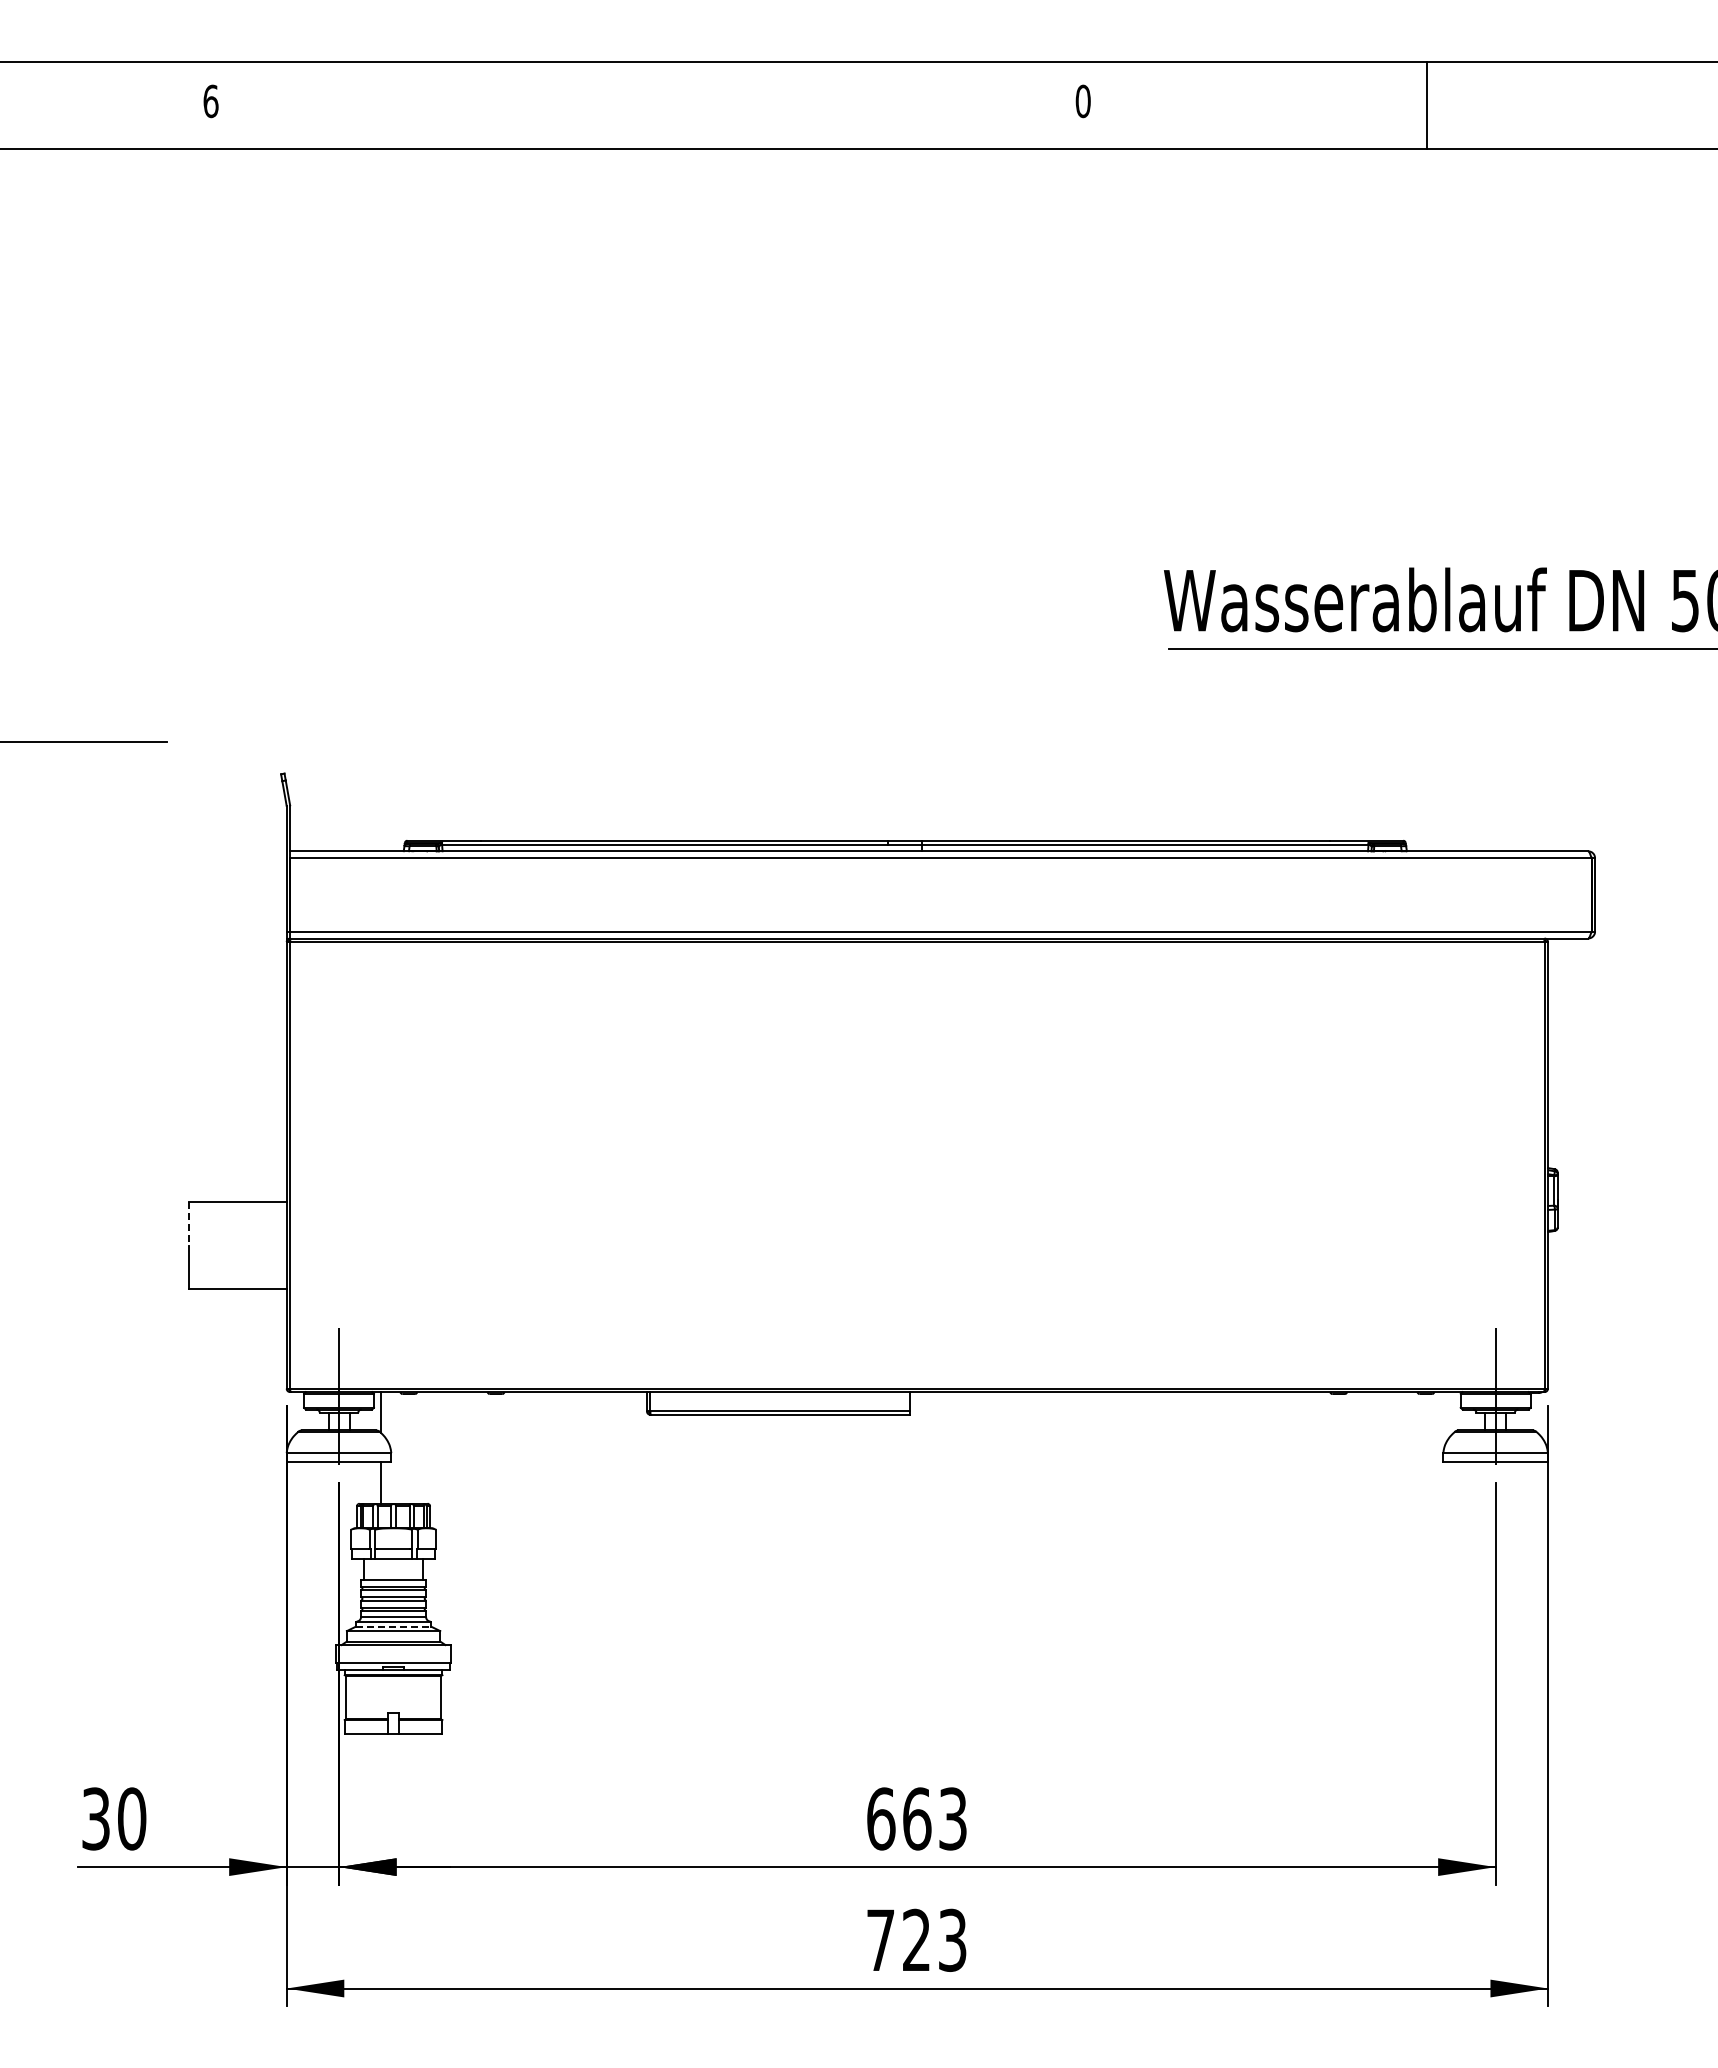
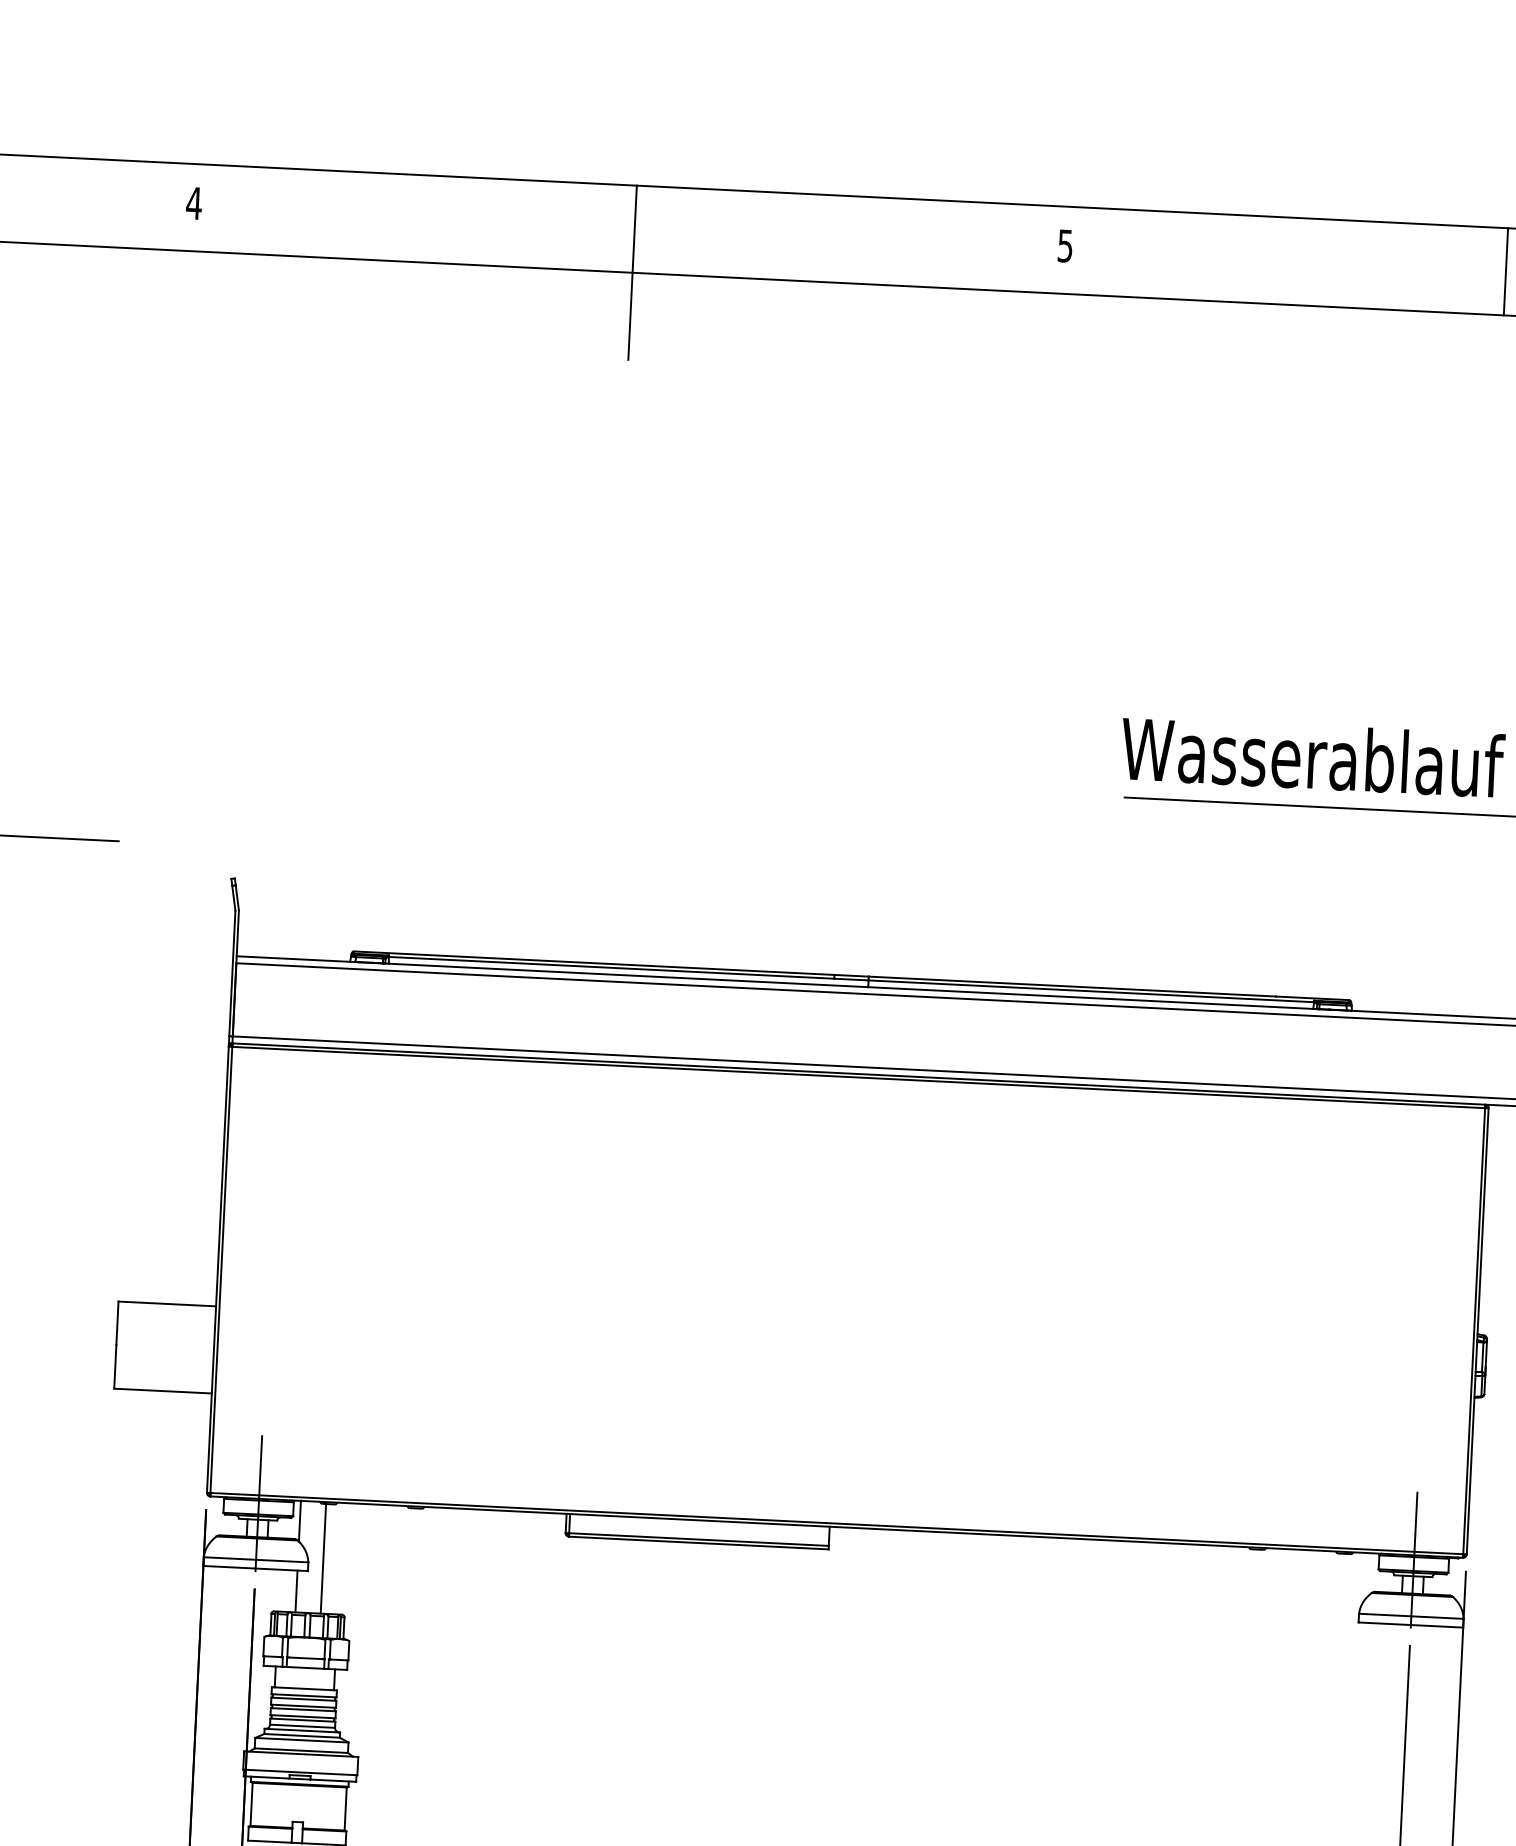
text: (210, 101) -> (193, 203), 6 -> 4
text: (1082, 101) -> (1064, 246), 0 -> 5
line: (1427, 105) -> (1505, 271), moved
line: (652, 149) -> (632, 273), added
line: (189, 1223) -> (117, 1323), dashed -> solid
line: (406, 1448) -> (323, 1558), added
line: (393, 1626) -> (302, 1735), dashed -> solid

